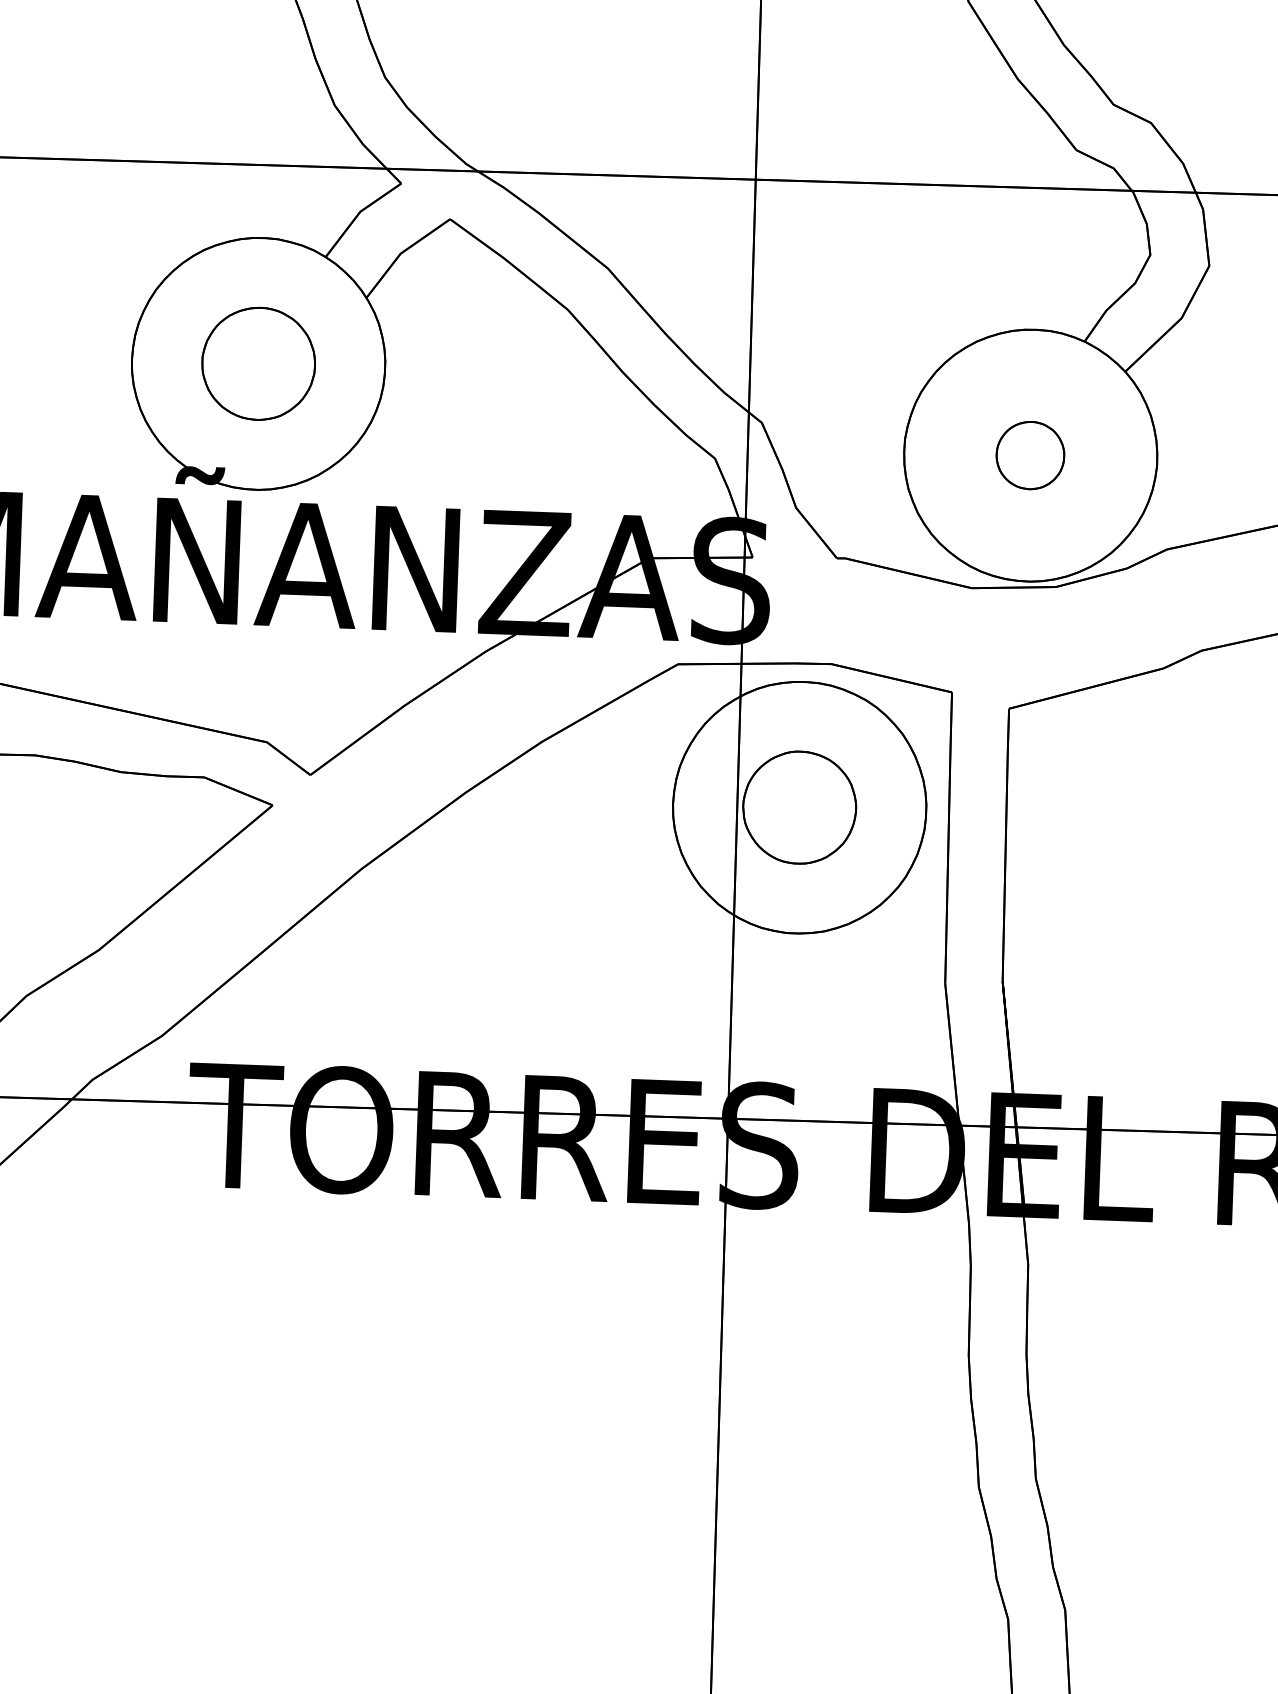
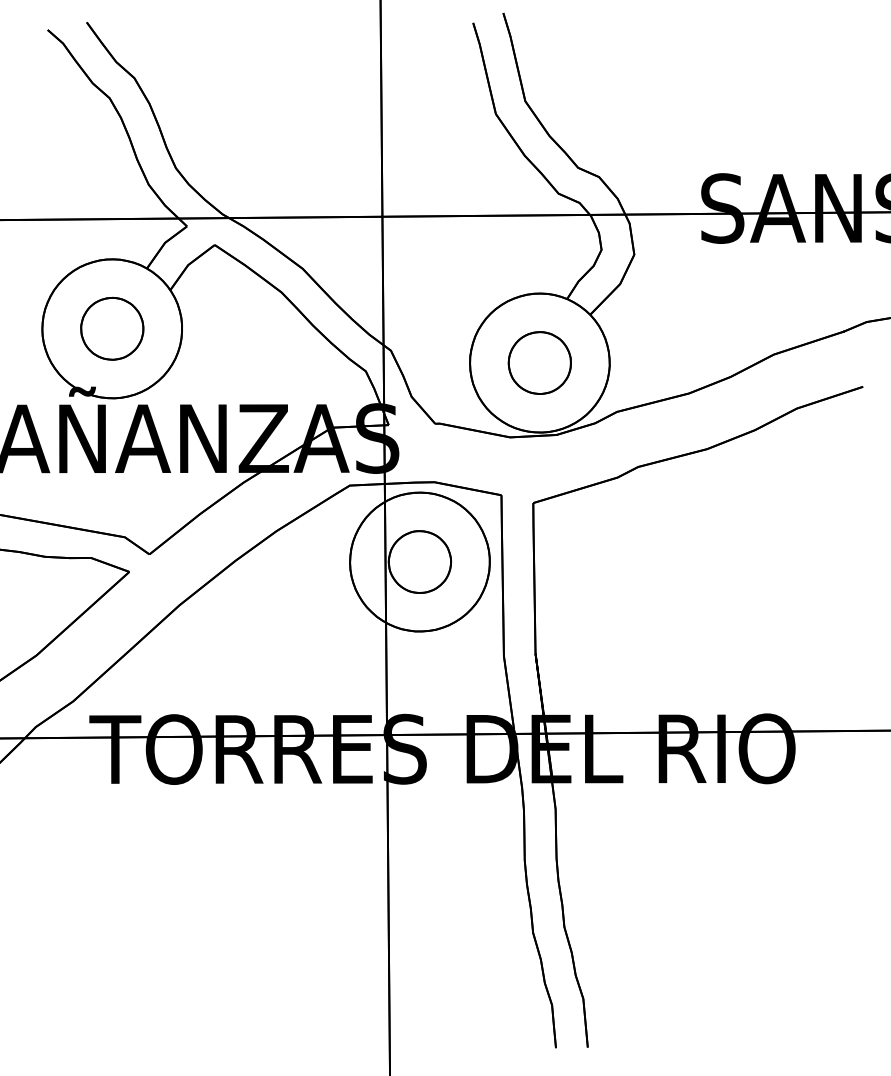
part: (1030, 454) -> (539, 362), size x1.67

